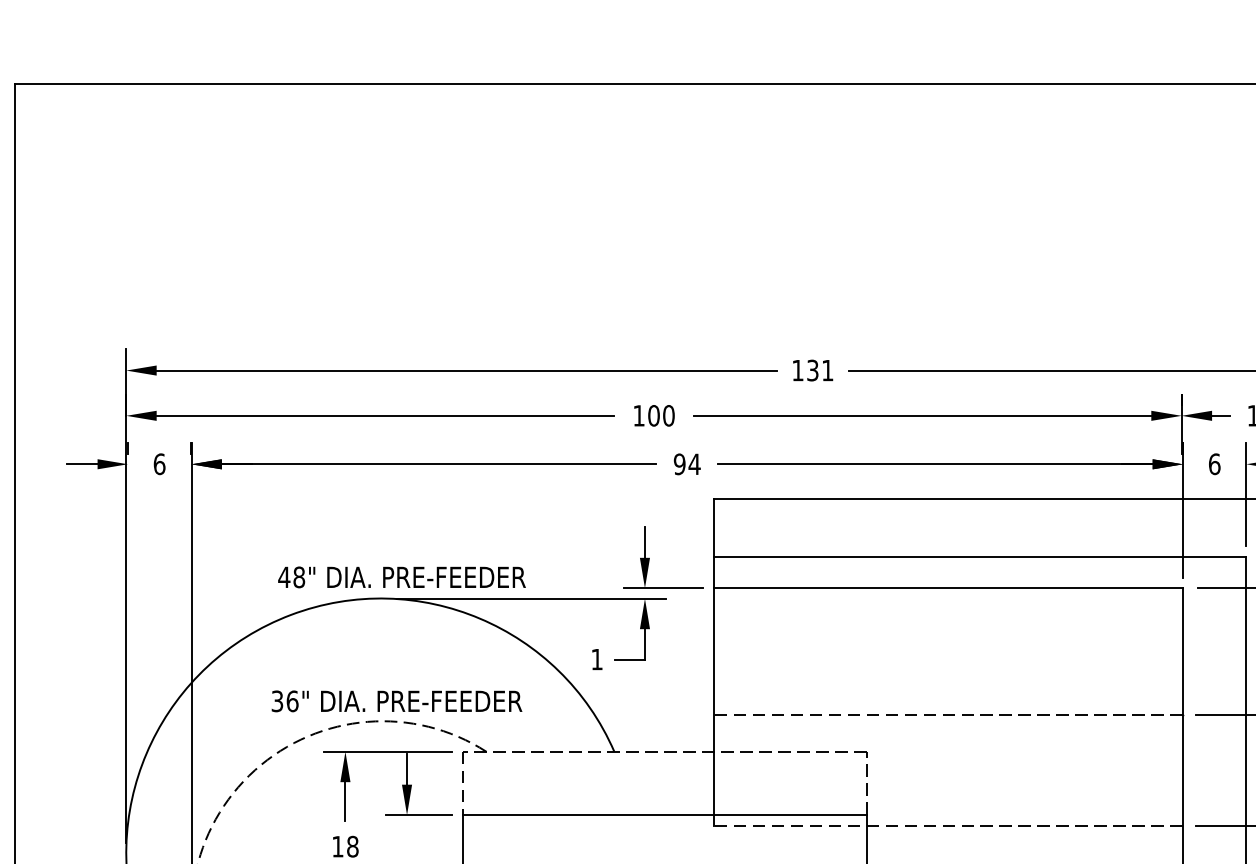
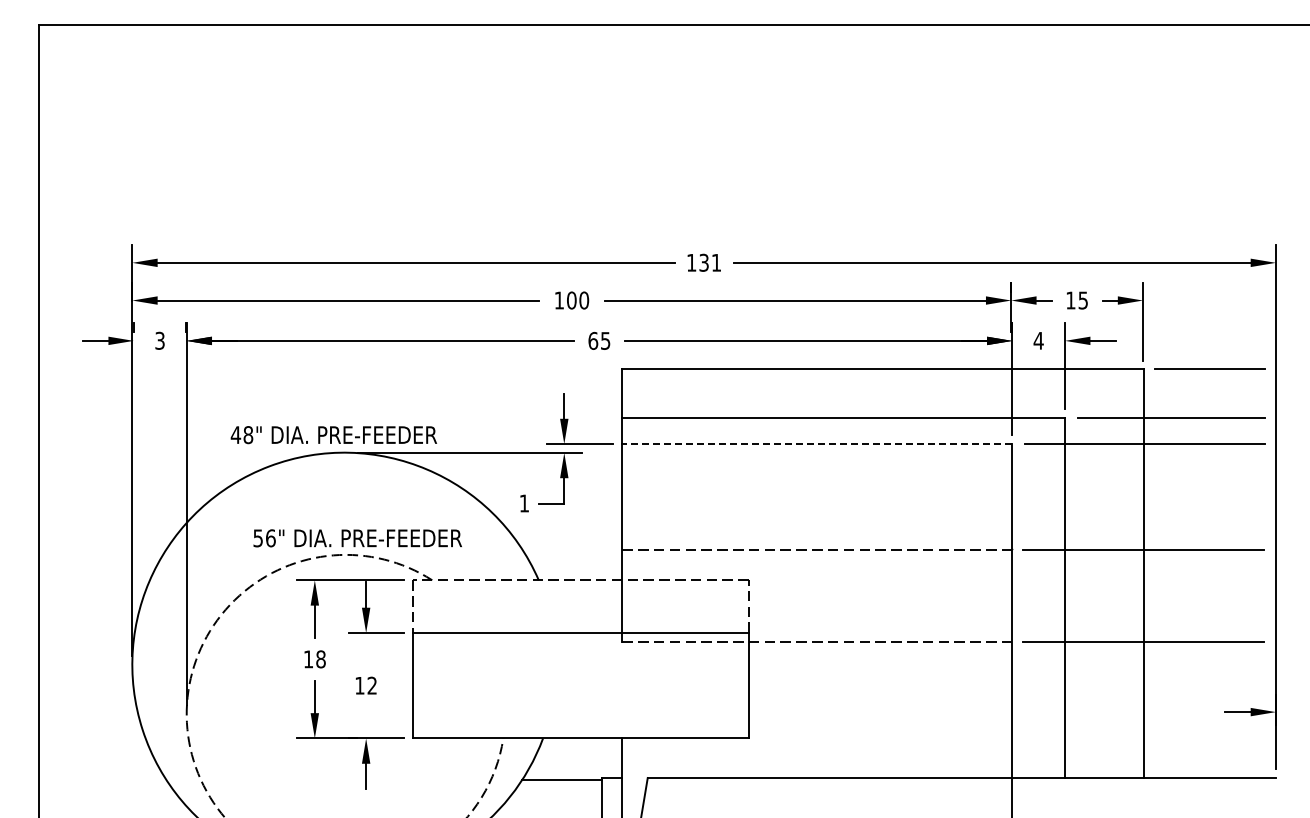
text: (158, 463) -> (159, 340), 6 -> 3
text: (687, 463) -> (599, 340), 94 -> 65
text: (1214, 463) -> (1038, 340), 6 -> 4
text: (401, 577) -> (333, 435), moved
line: (947, 588) -> (816, 444), solid -> dashed
text: (277, 700) -> (258, 537), 36" -> 56"

